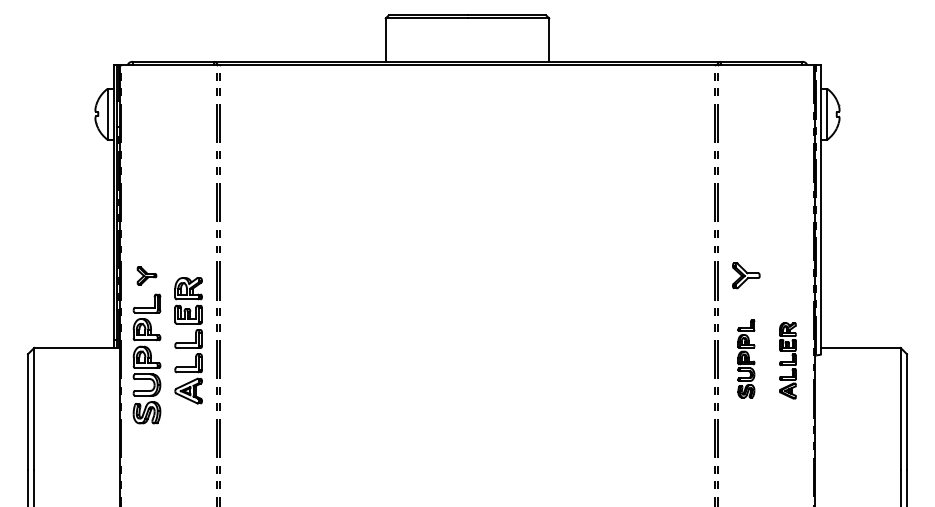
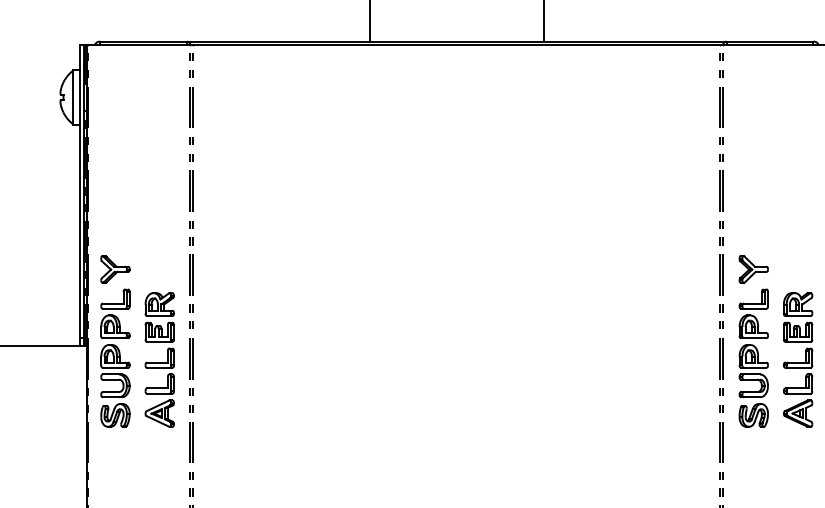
part: (146, 275) -> (114, 269), size x1.43
part: (188, 340) -> (159, 359), moved
part: (746, 358) -> (753, 357), size x1.67
part: (787, 360) -> (797, 359), size x1.67

